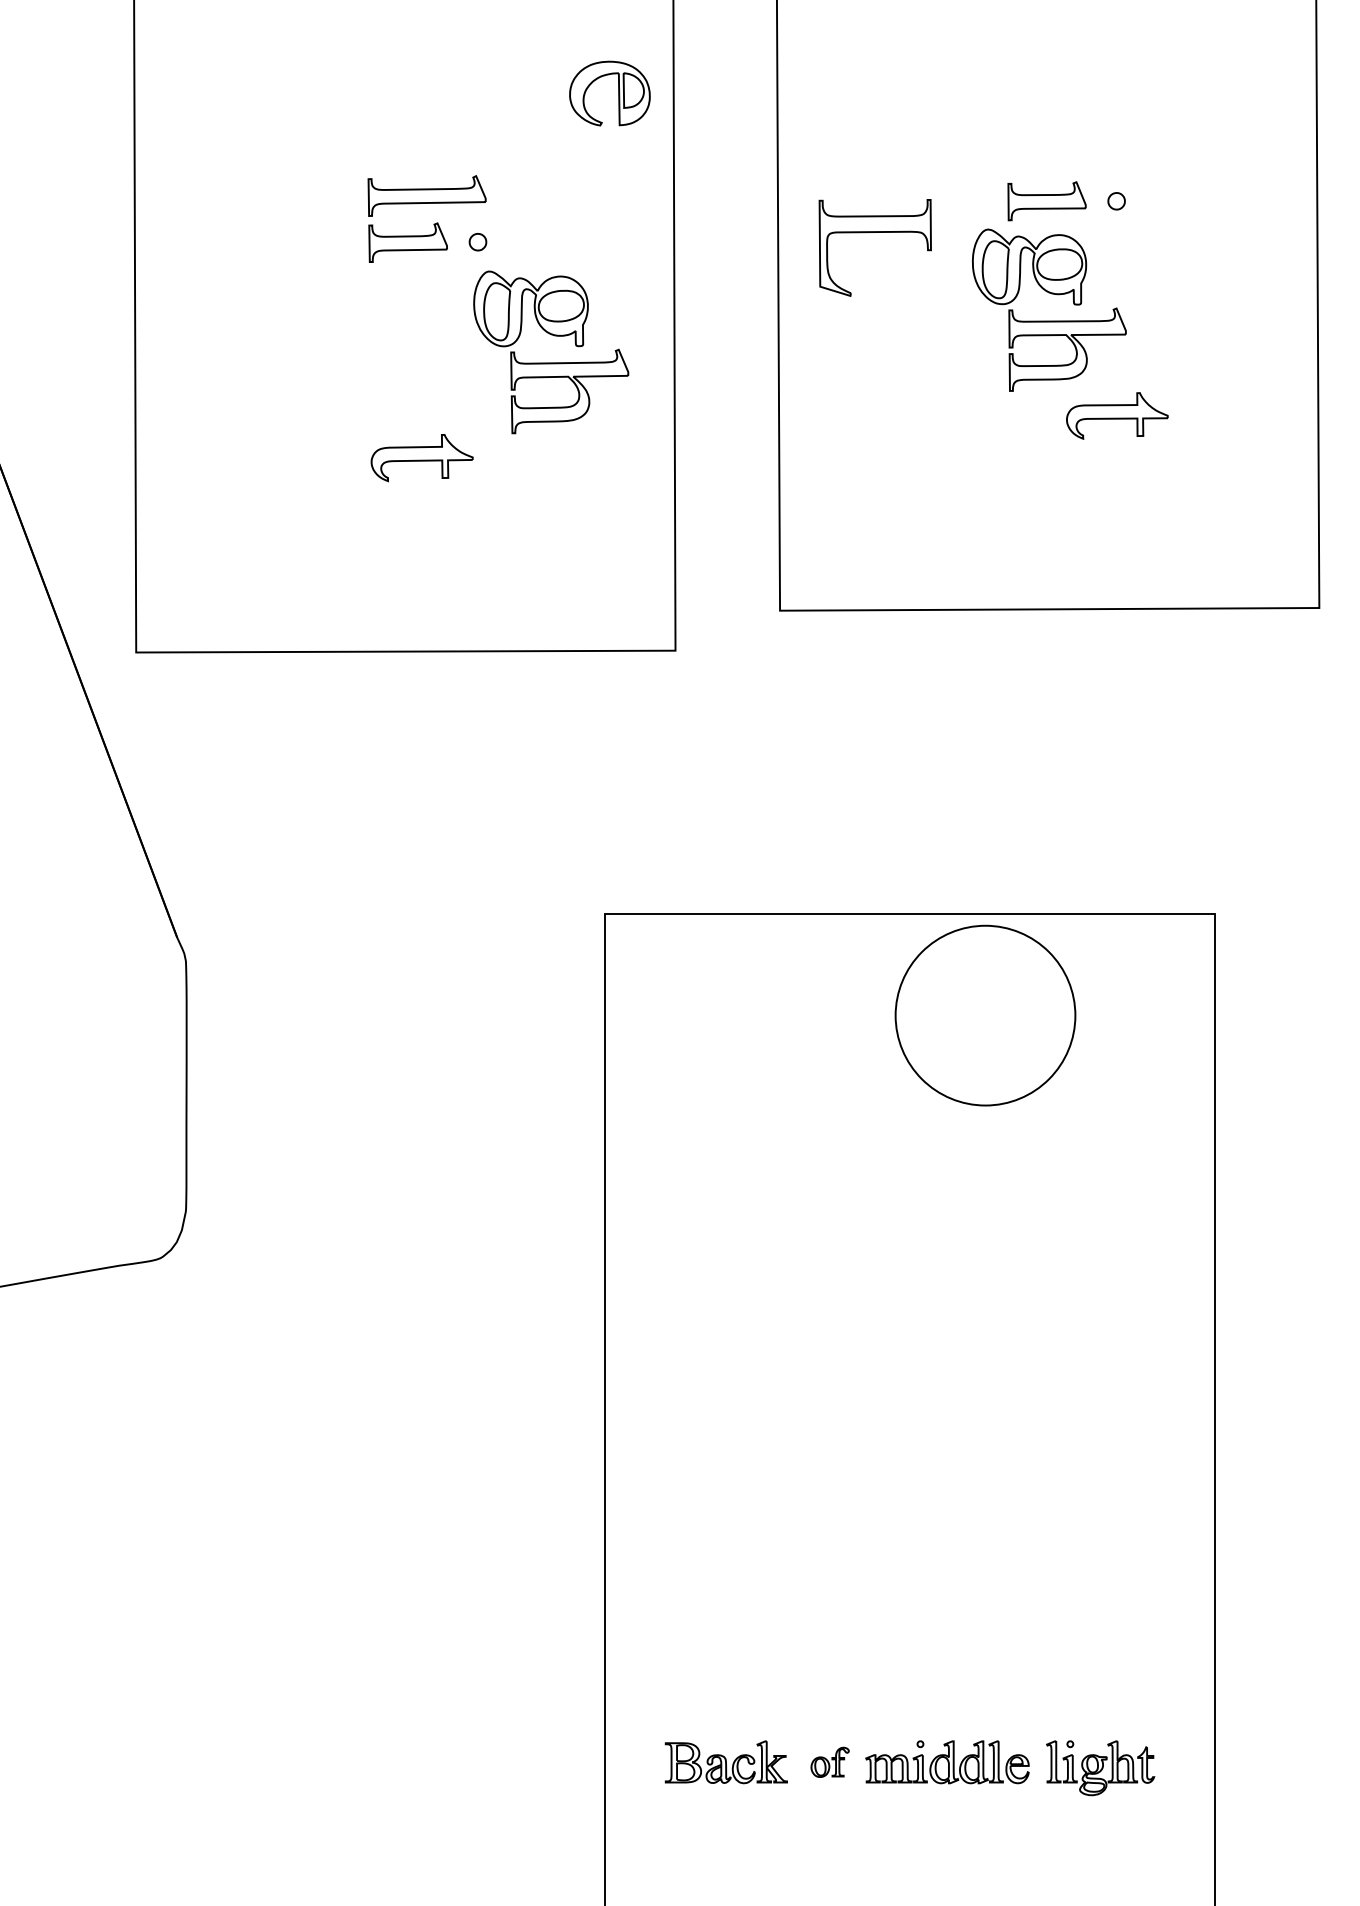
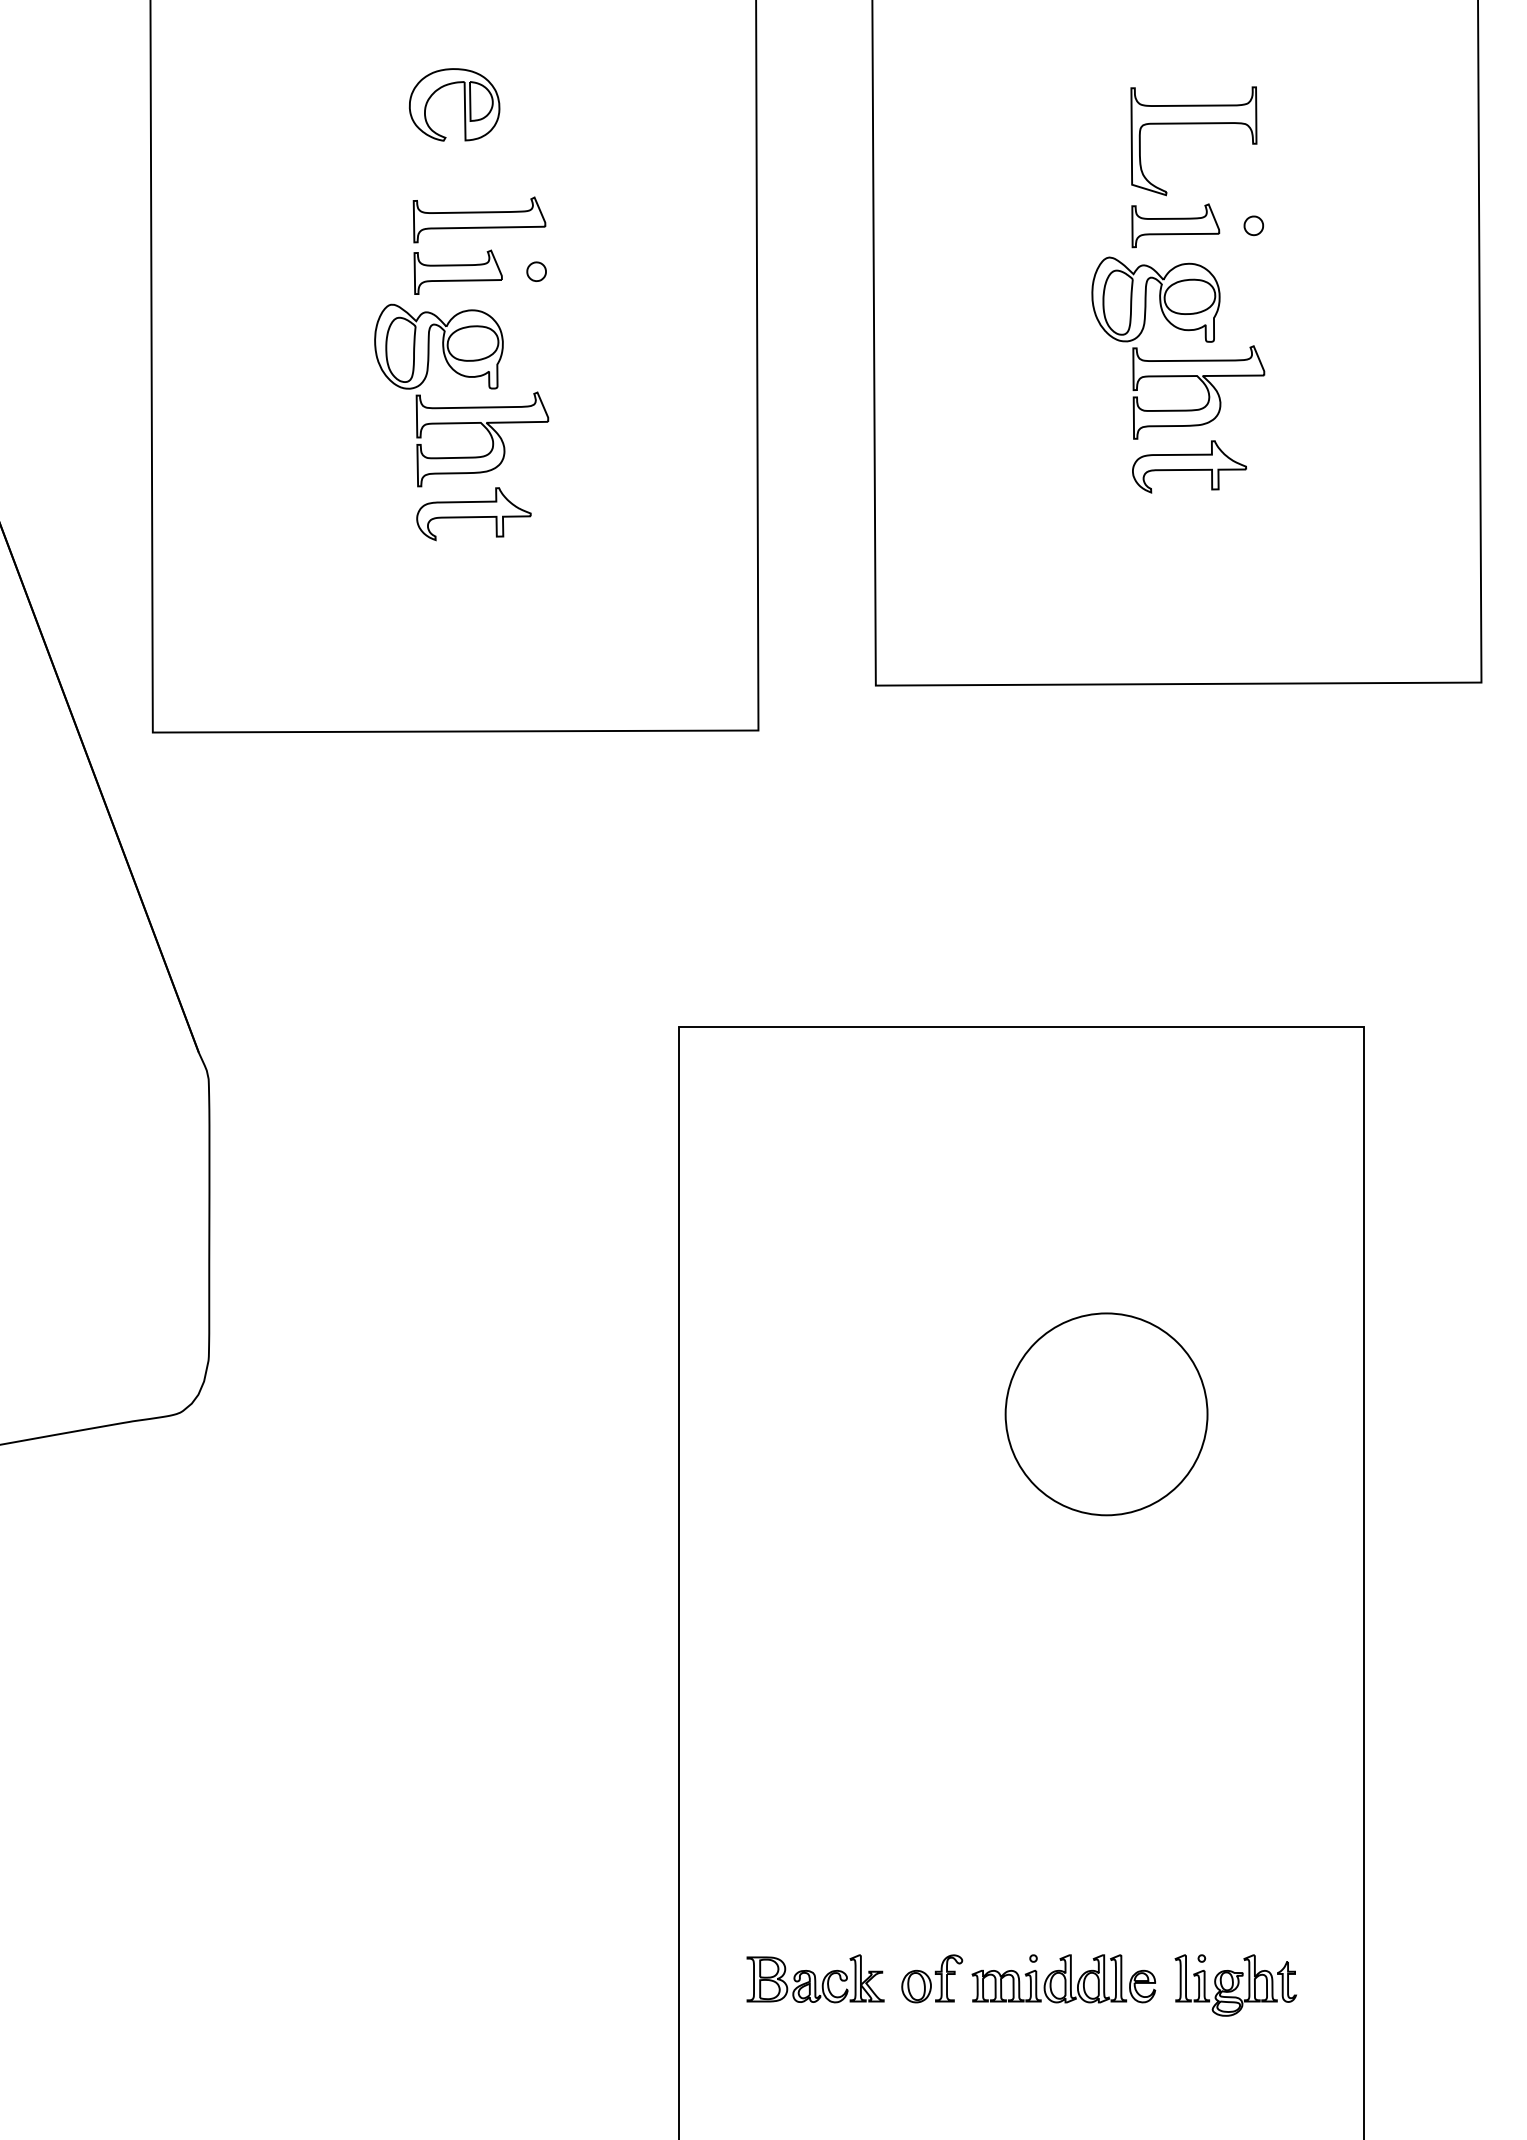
part: (618, 93) -> (464, 104), moved
part: (874, 232) -> (1193, 123), moved
part: (551, 362) -> (461, 406), moved
part: (1117, 415) -> (1189, 466), moved
part: (985, 1015) -> (1106, 1414), moved
part: (829, 1762) -> (931, 1979), size x1.43

